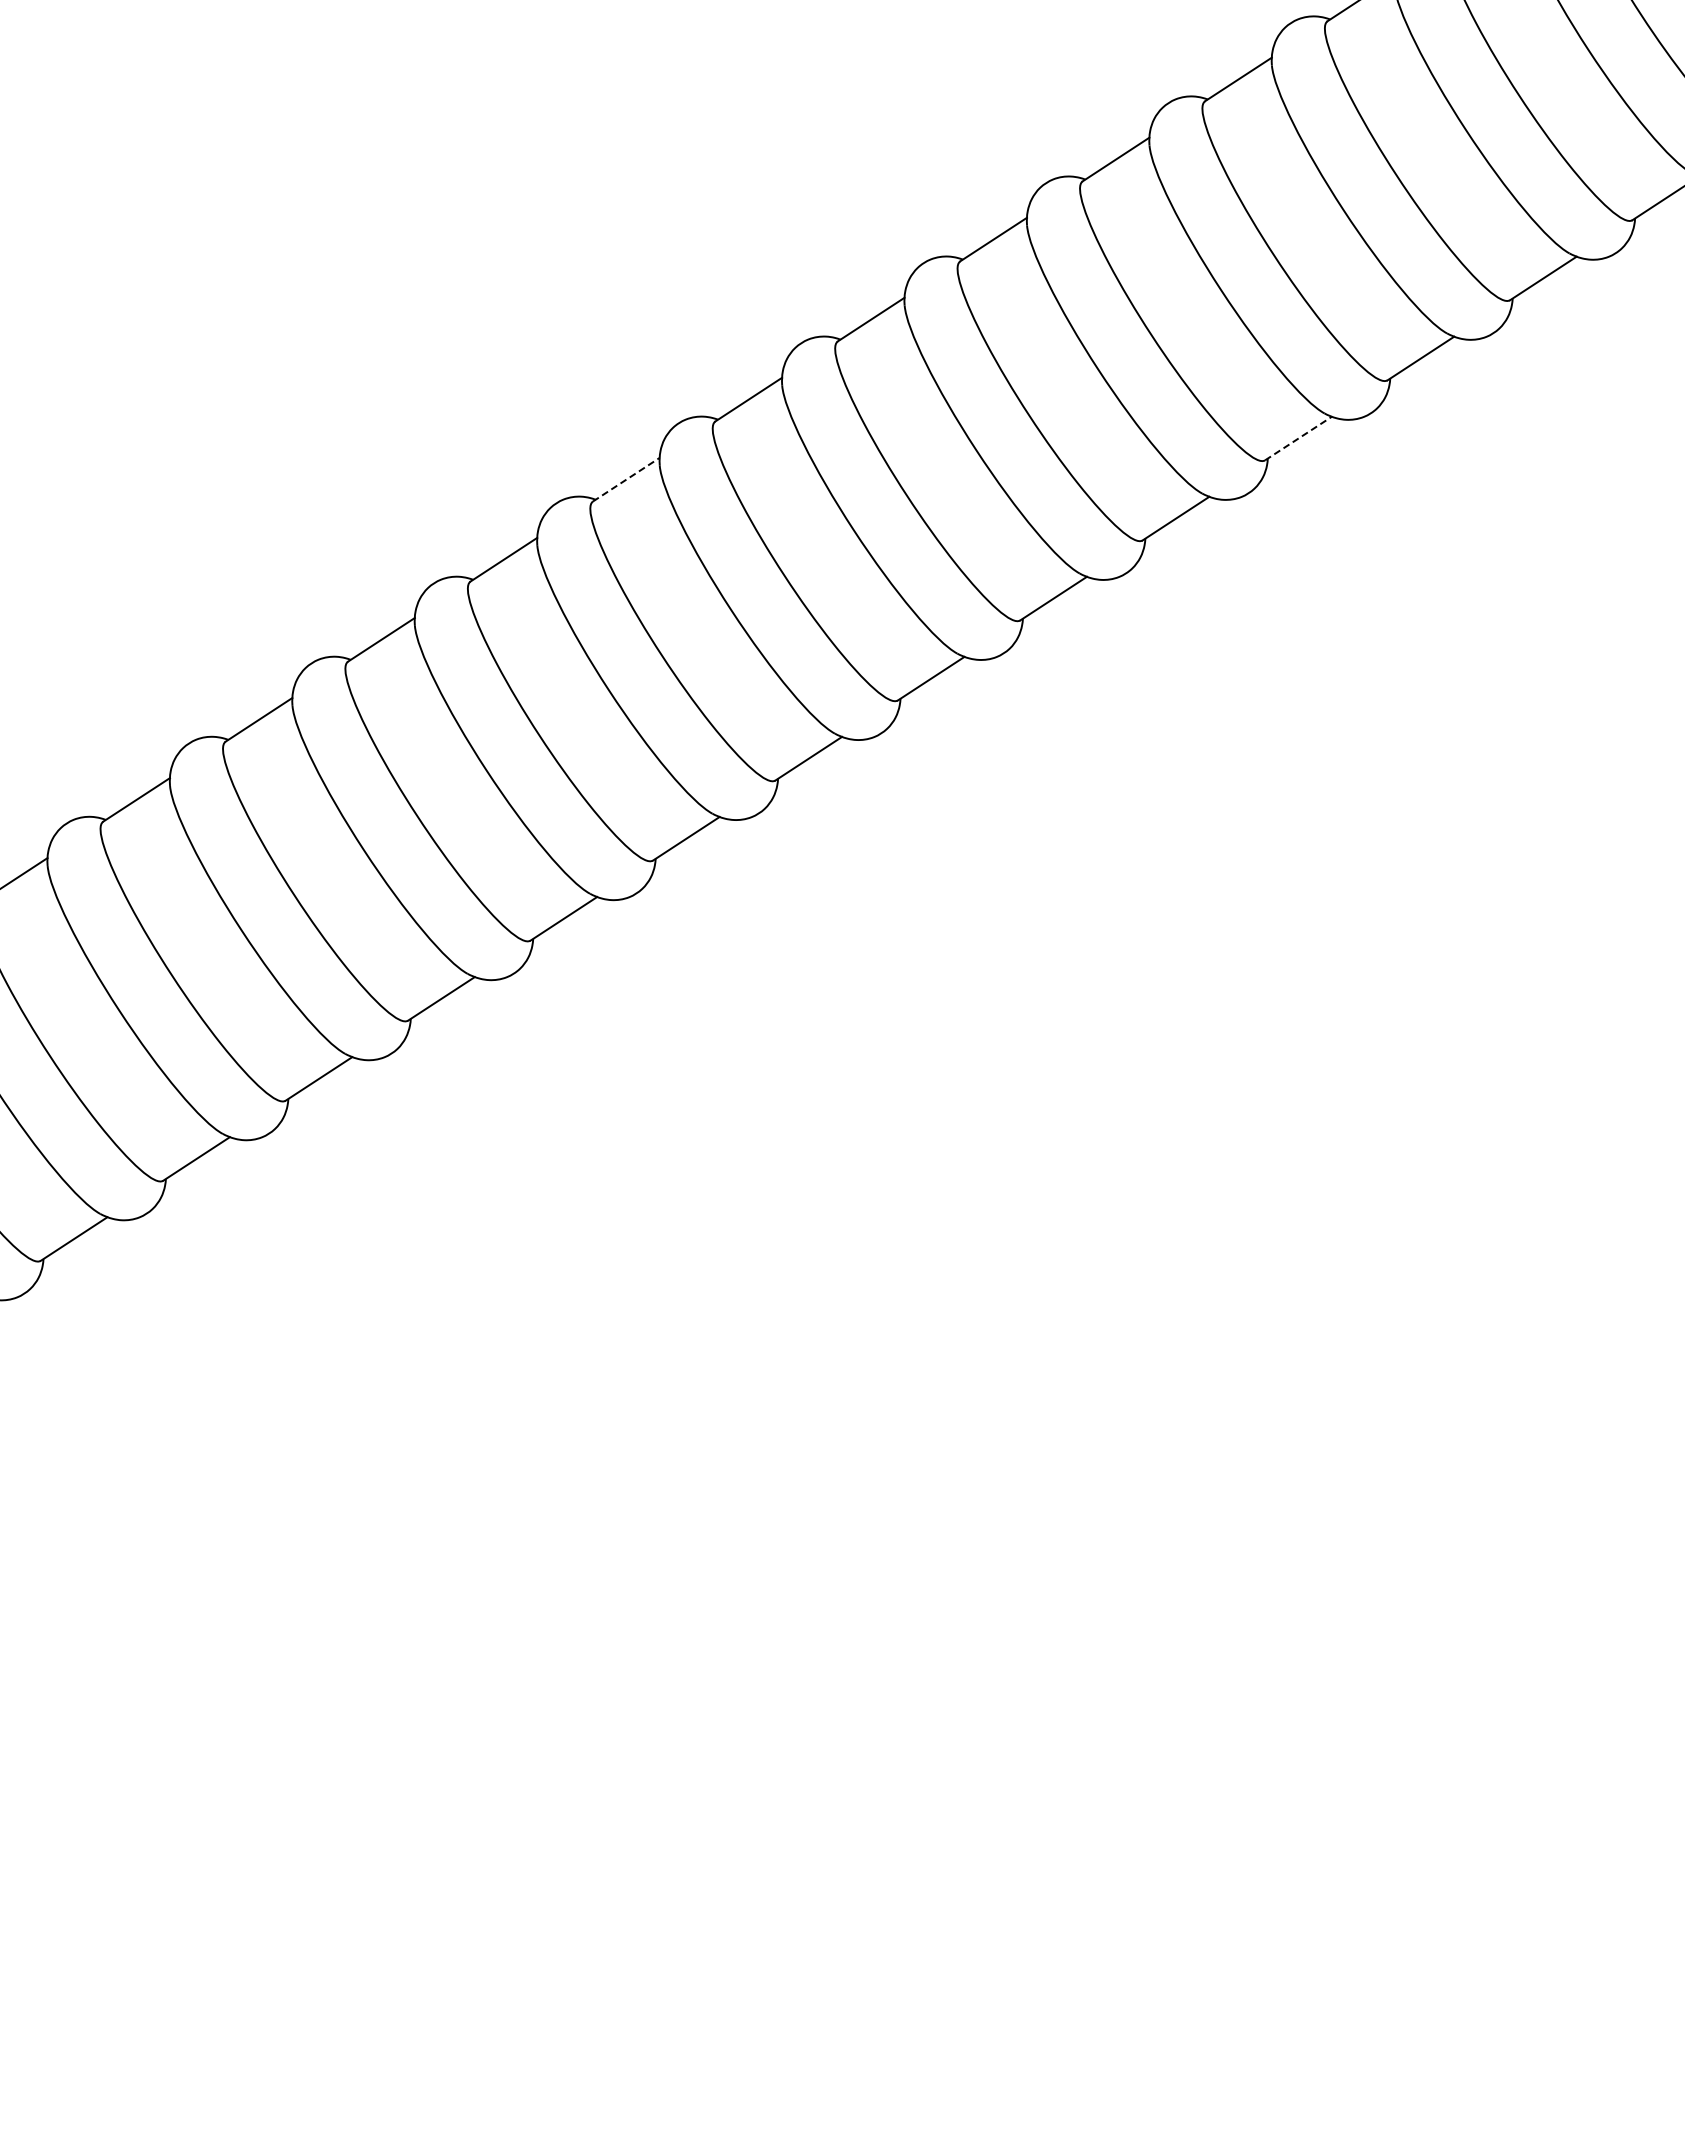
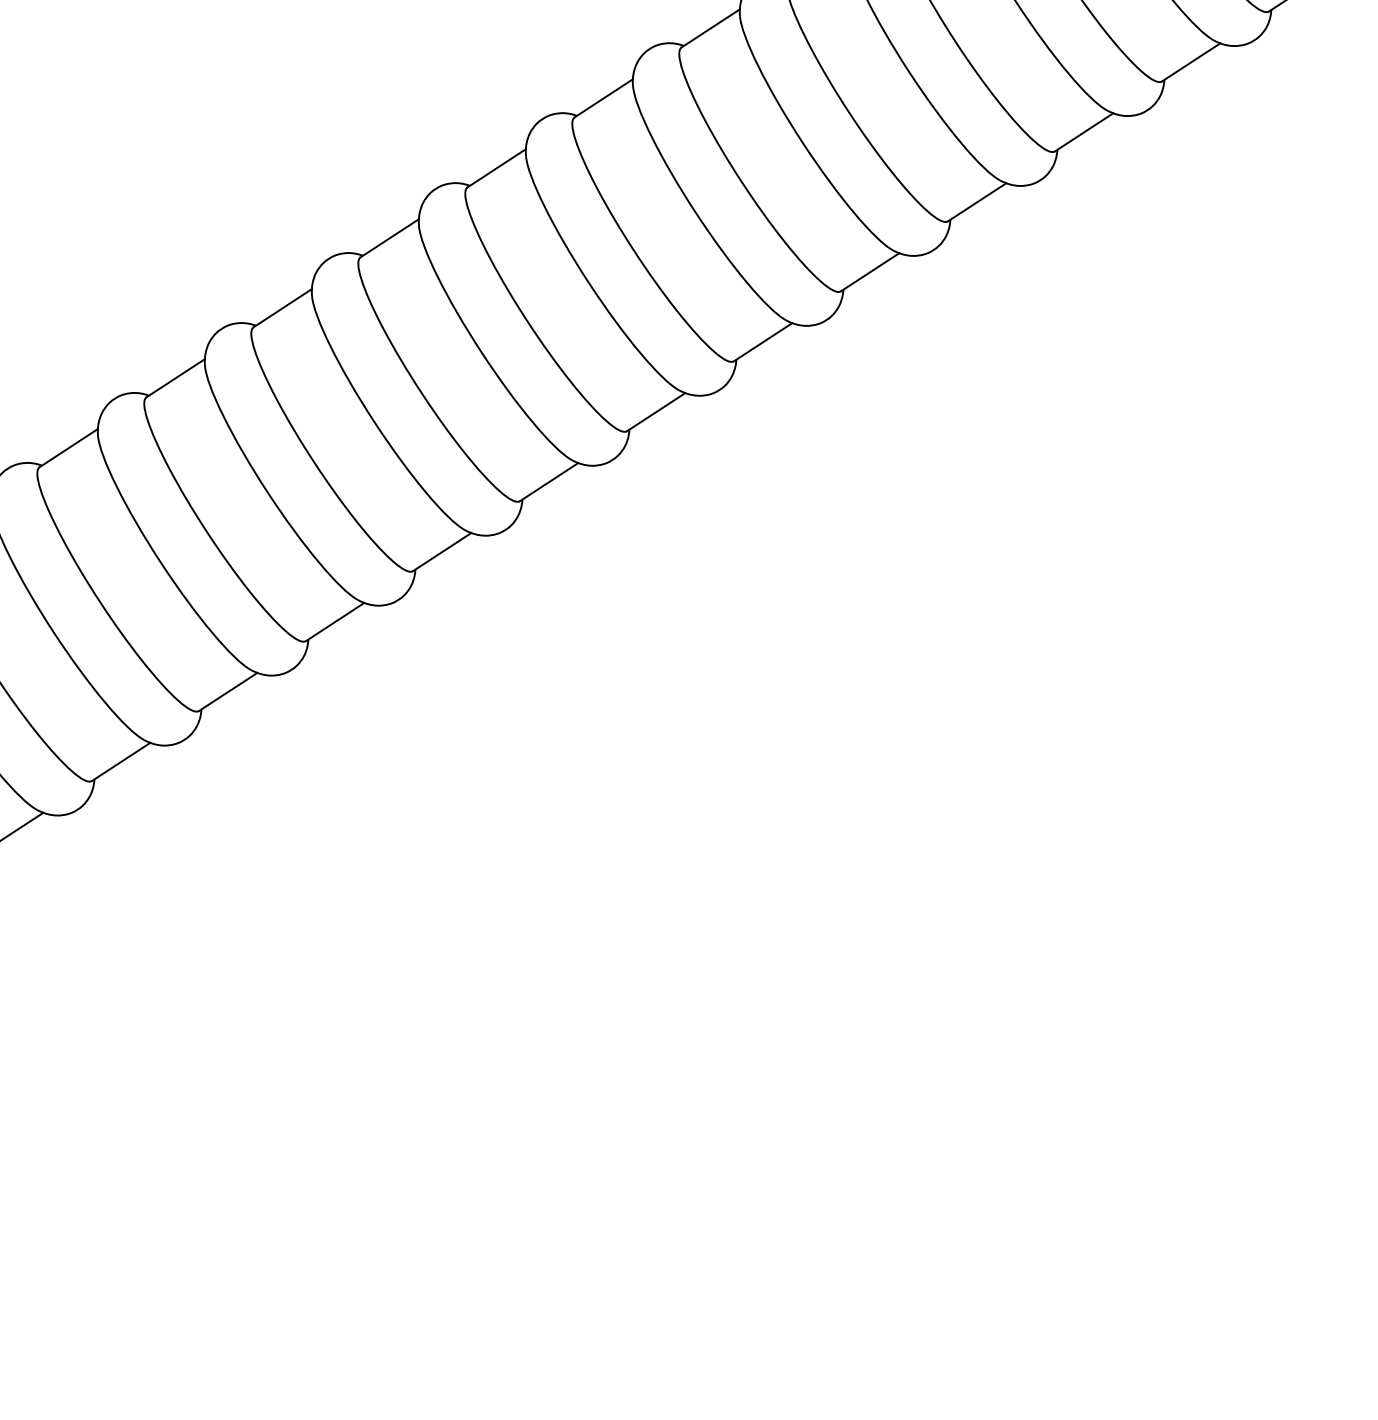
line: (1298, 438) -> (977, 202), dashed -> solid
line: (626, 479) -> (389, 238), dashed -> solid

